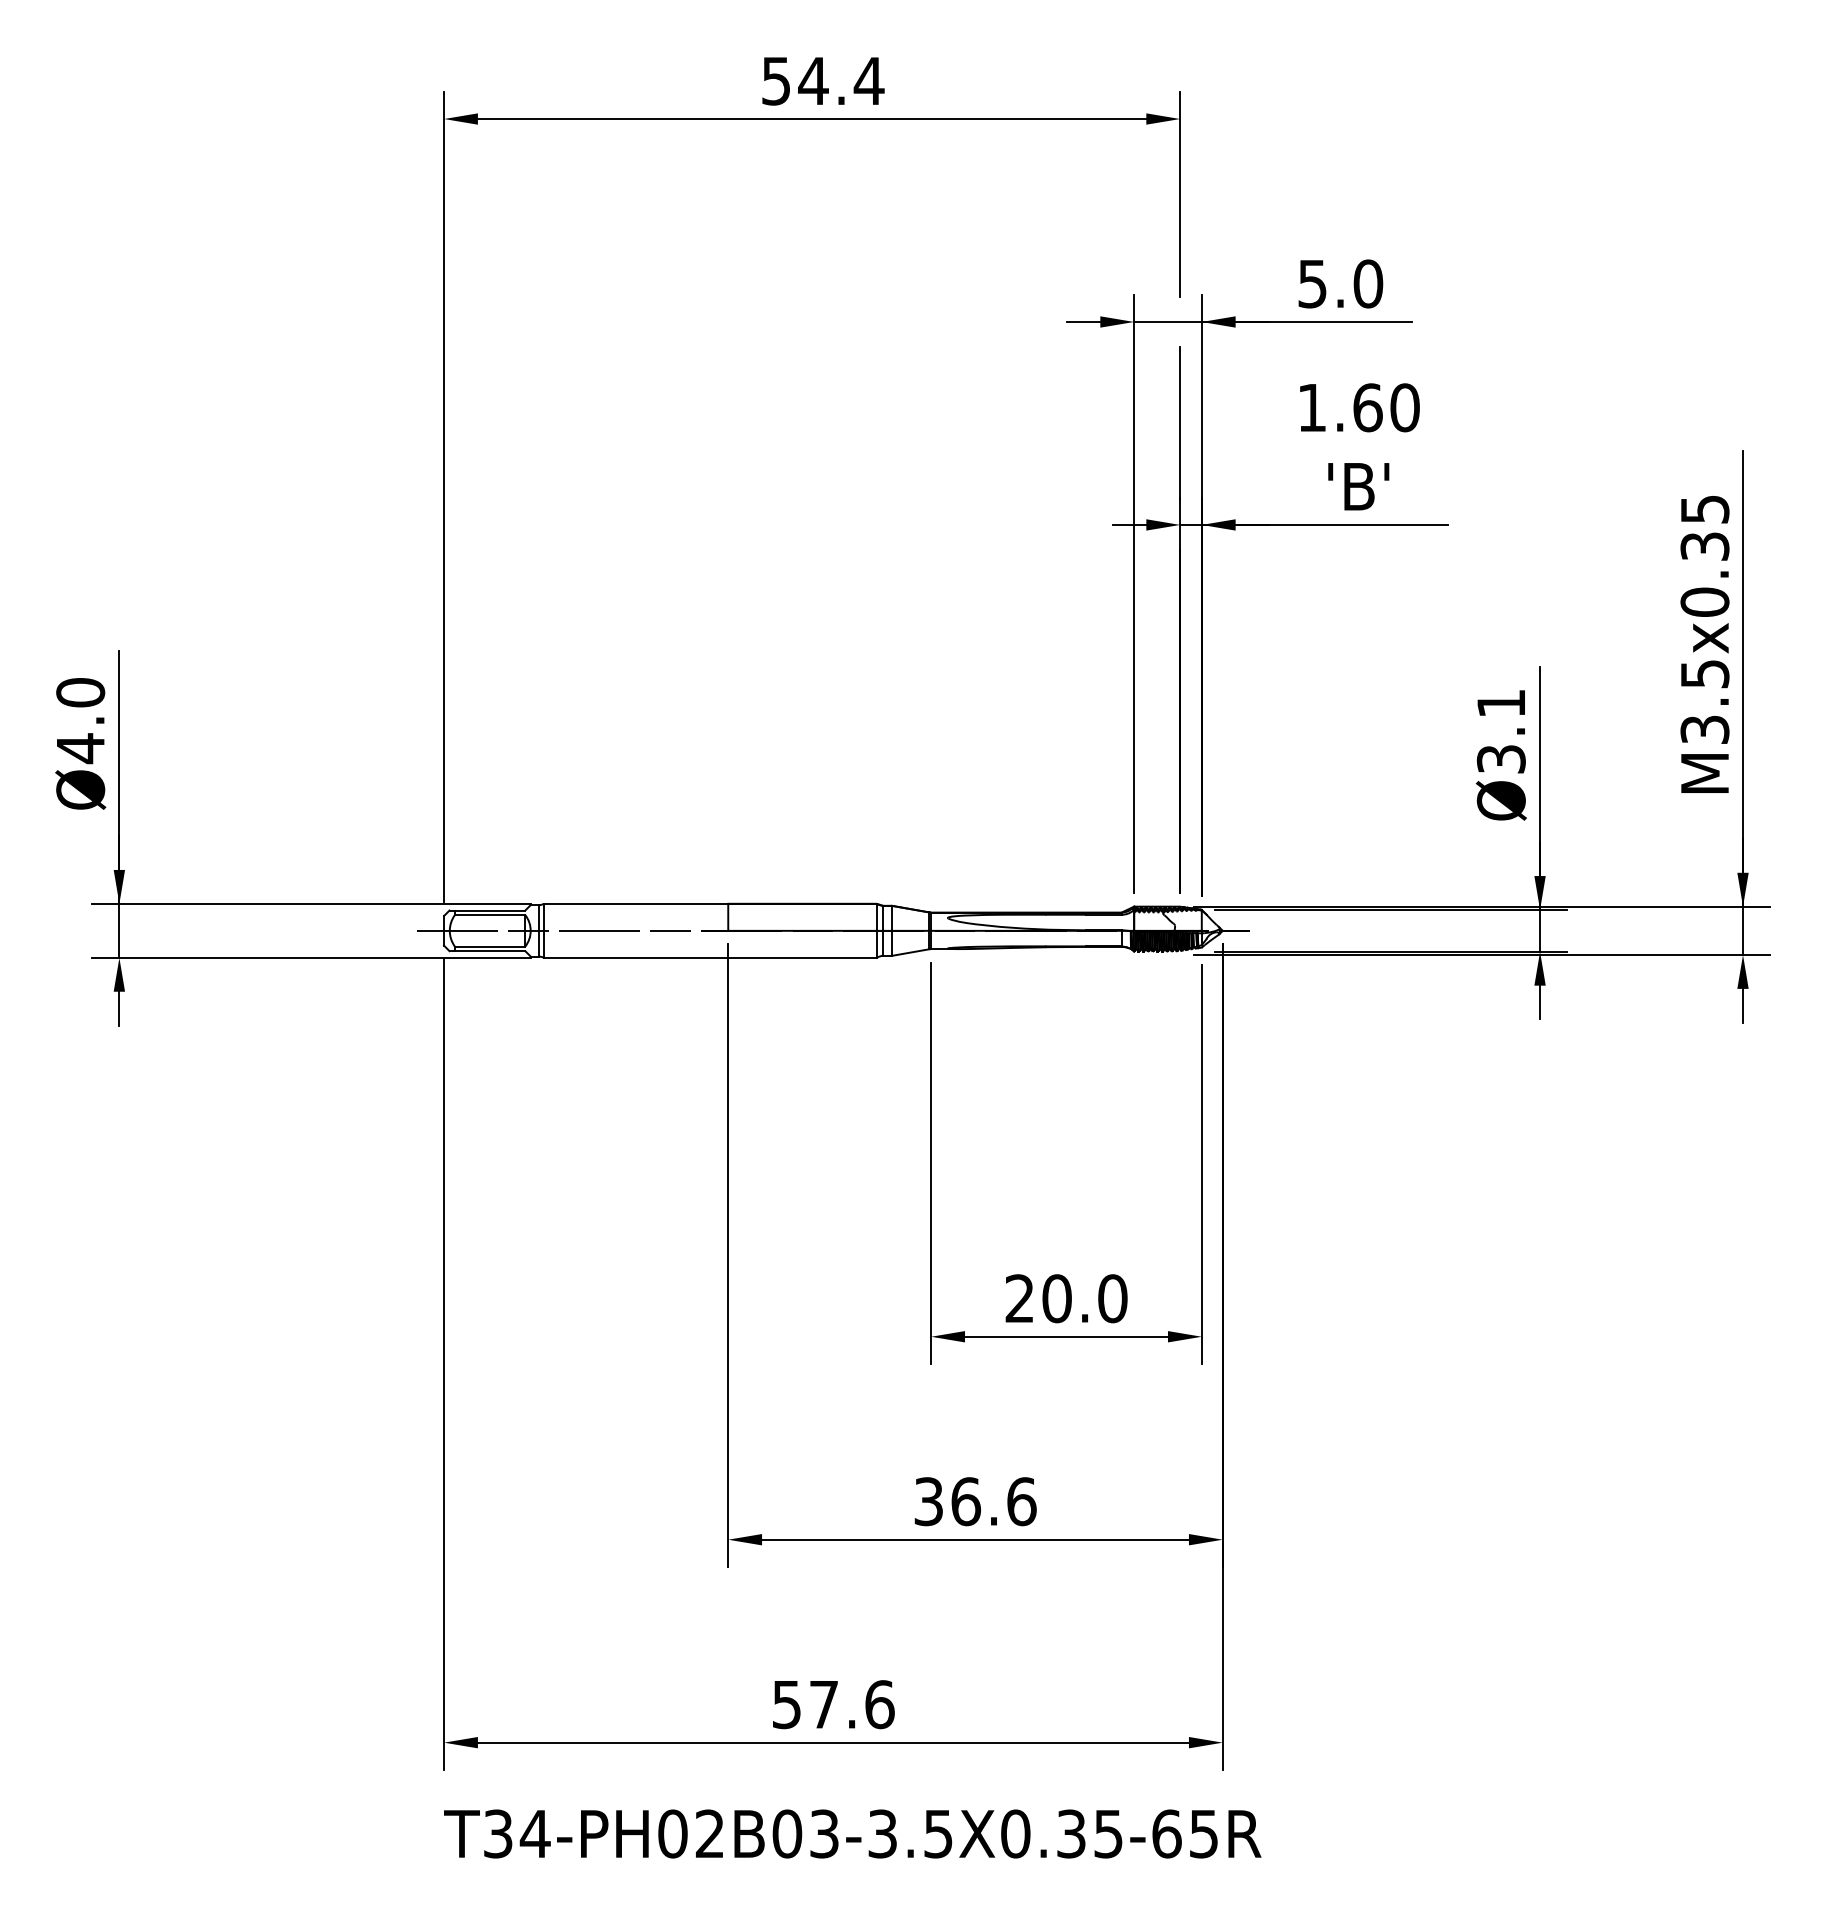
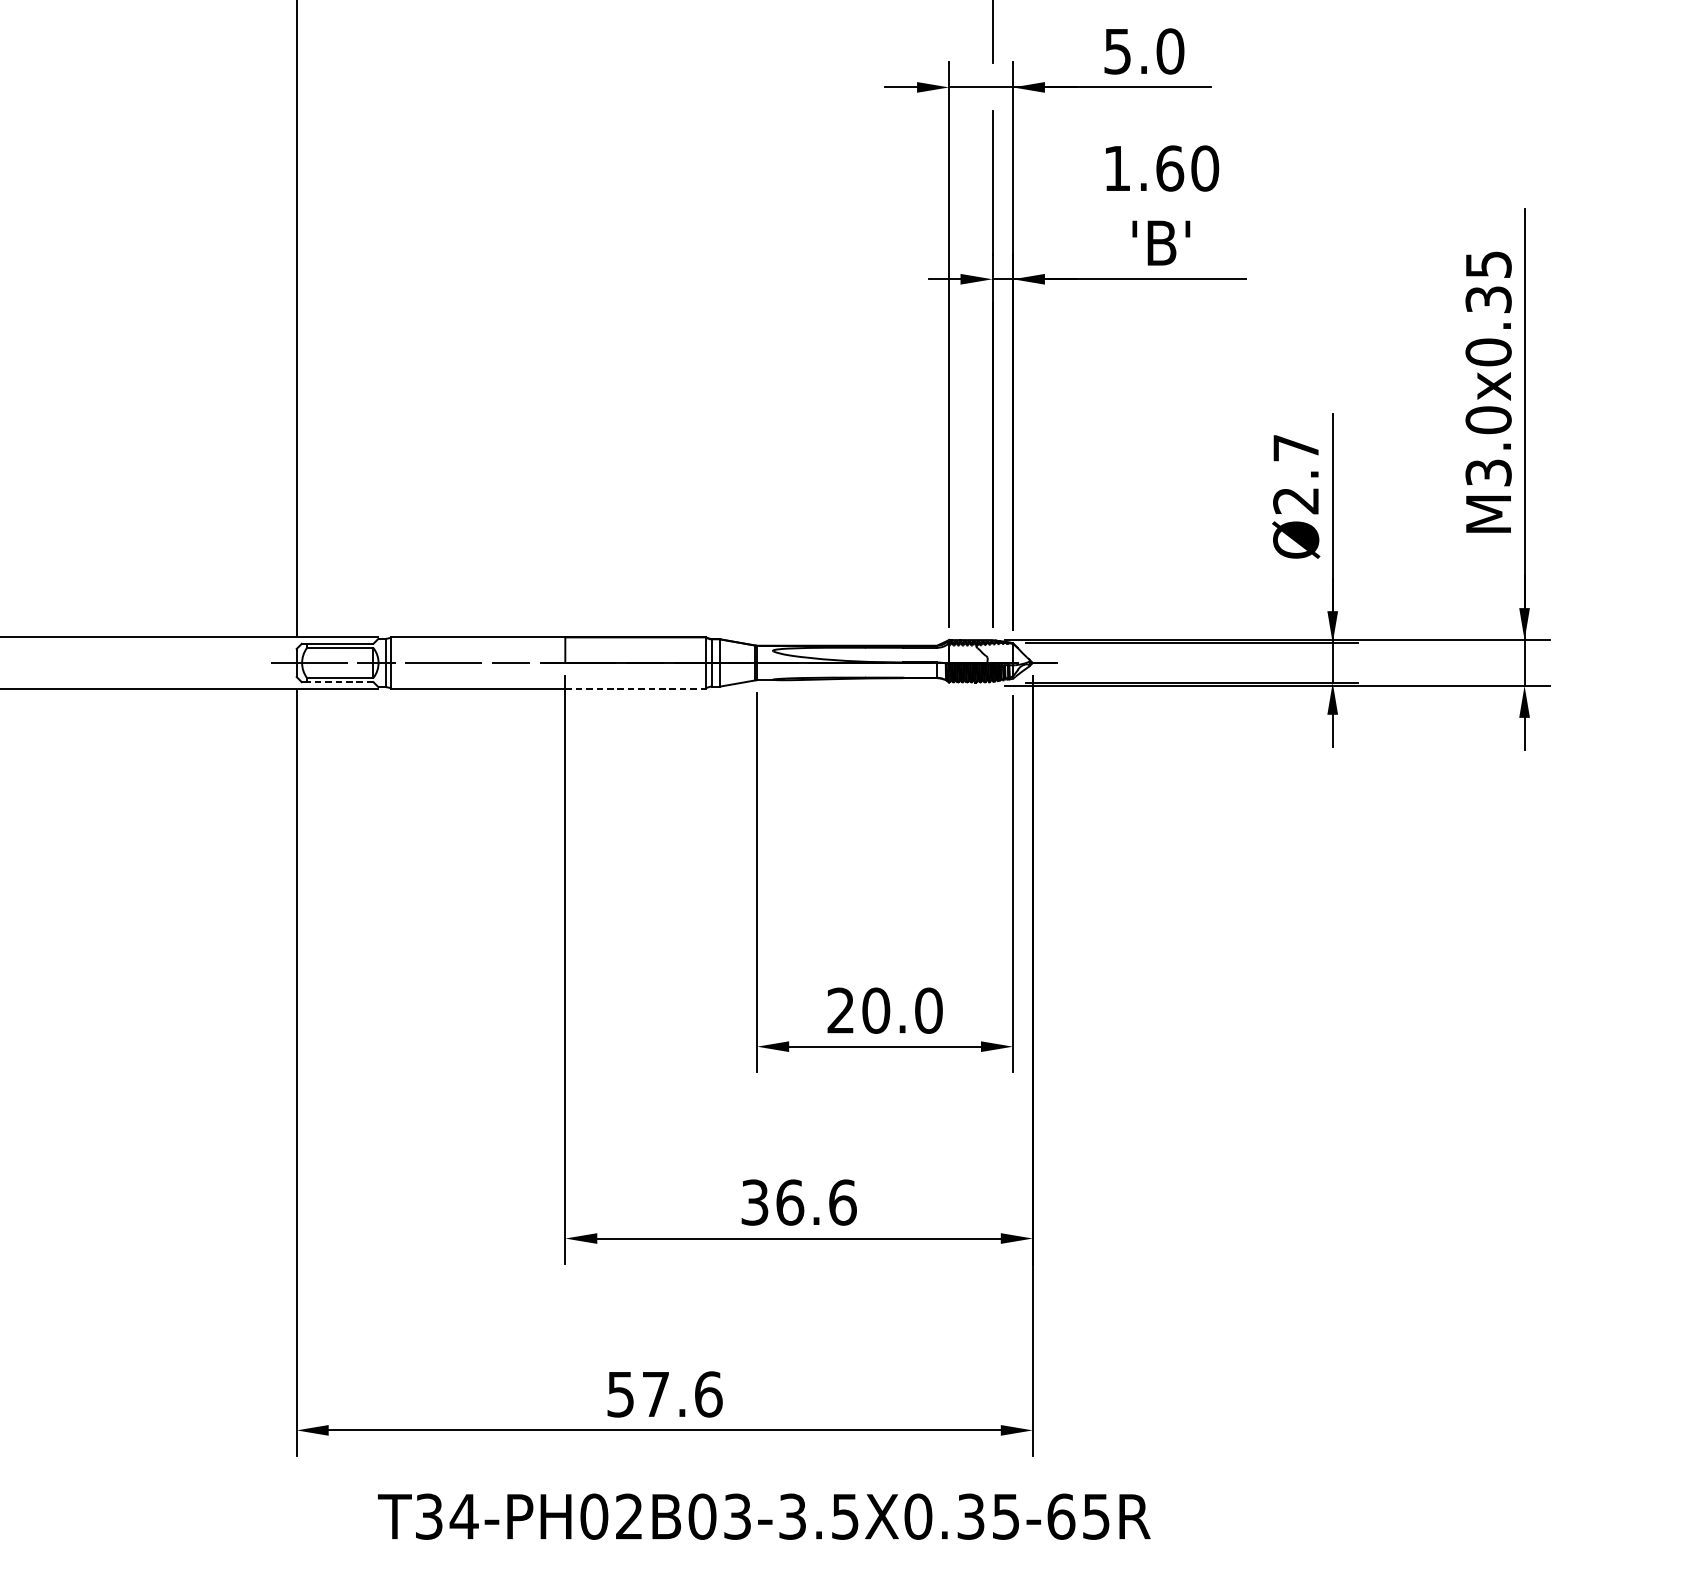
text: (1704, 673) -> (1488, 419), M3.5x0.35 -> M3.0x0.35
text: (1501, 731) -> (1296, 474), Ø3.1 -> Ø2.7
line: (489, 951) -> (339, 682), solid -> dashed
line: (803, 957) -> (636, 688), solid -> dashed
text: (852, 1833) -> (764, 1516), moved

